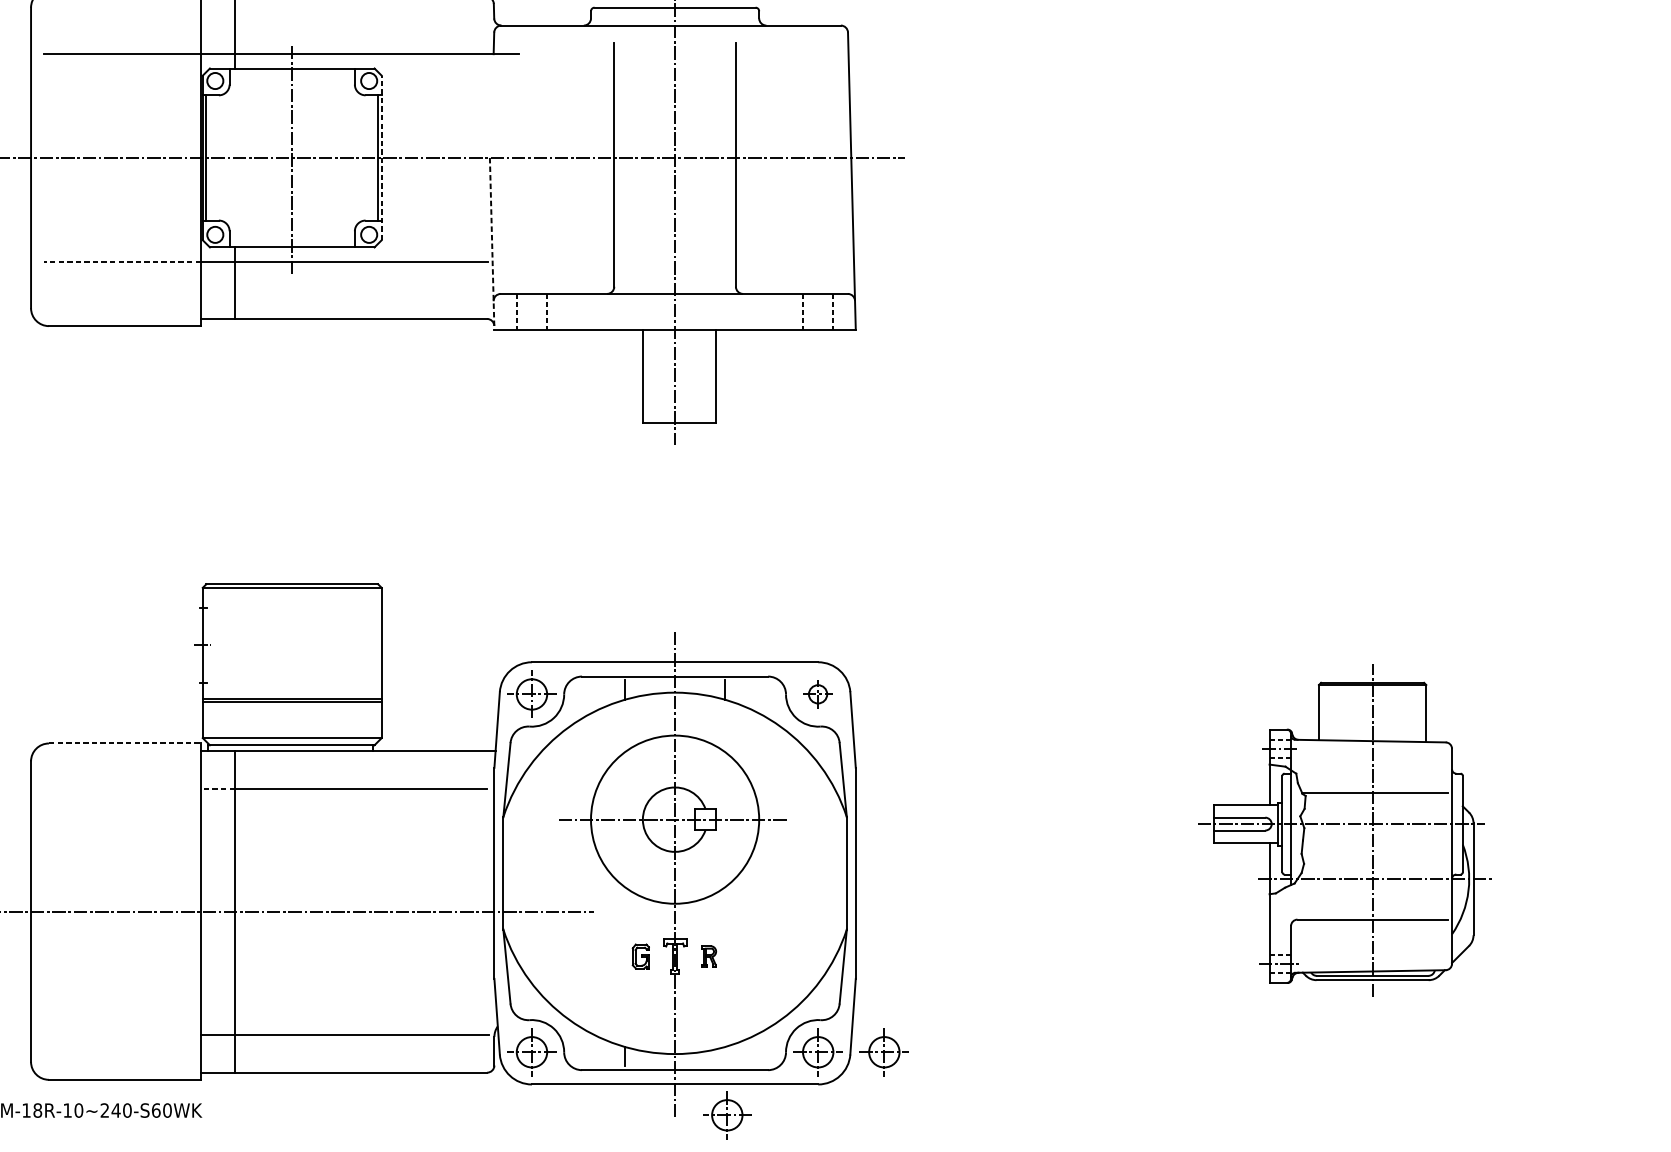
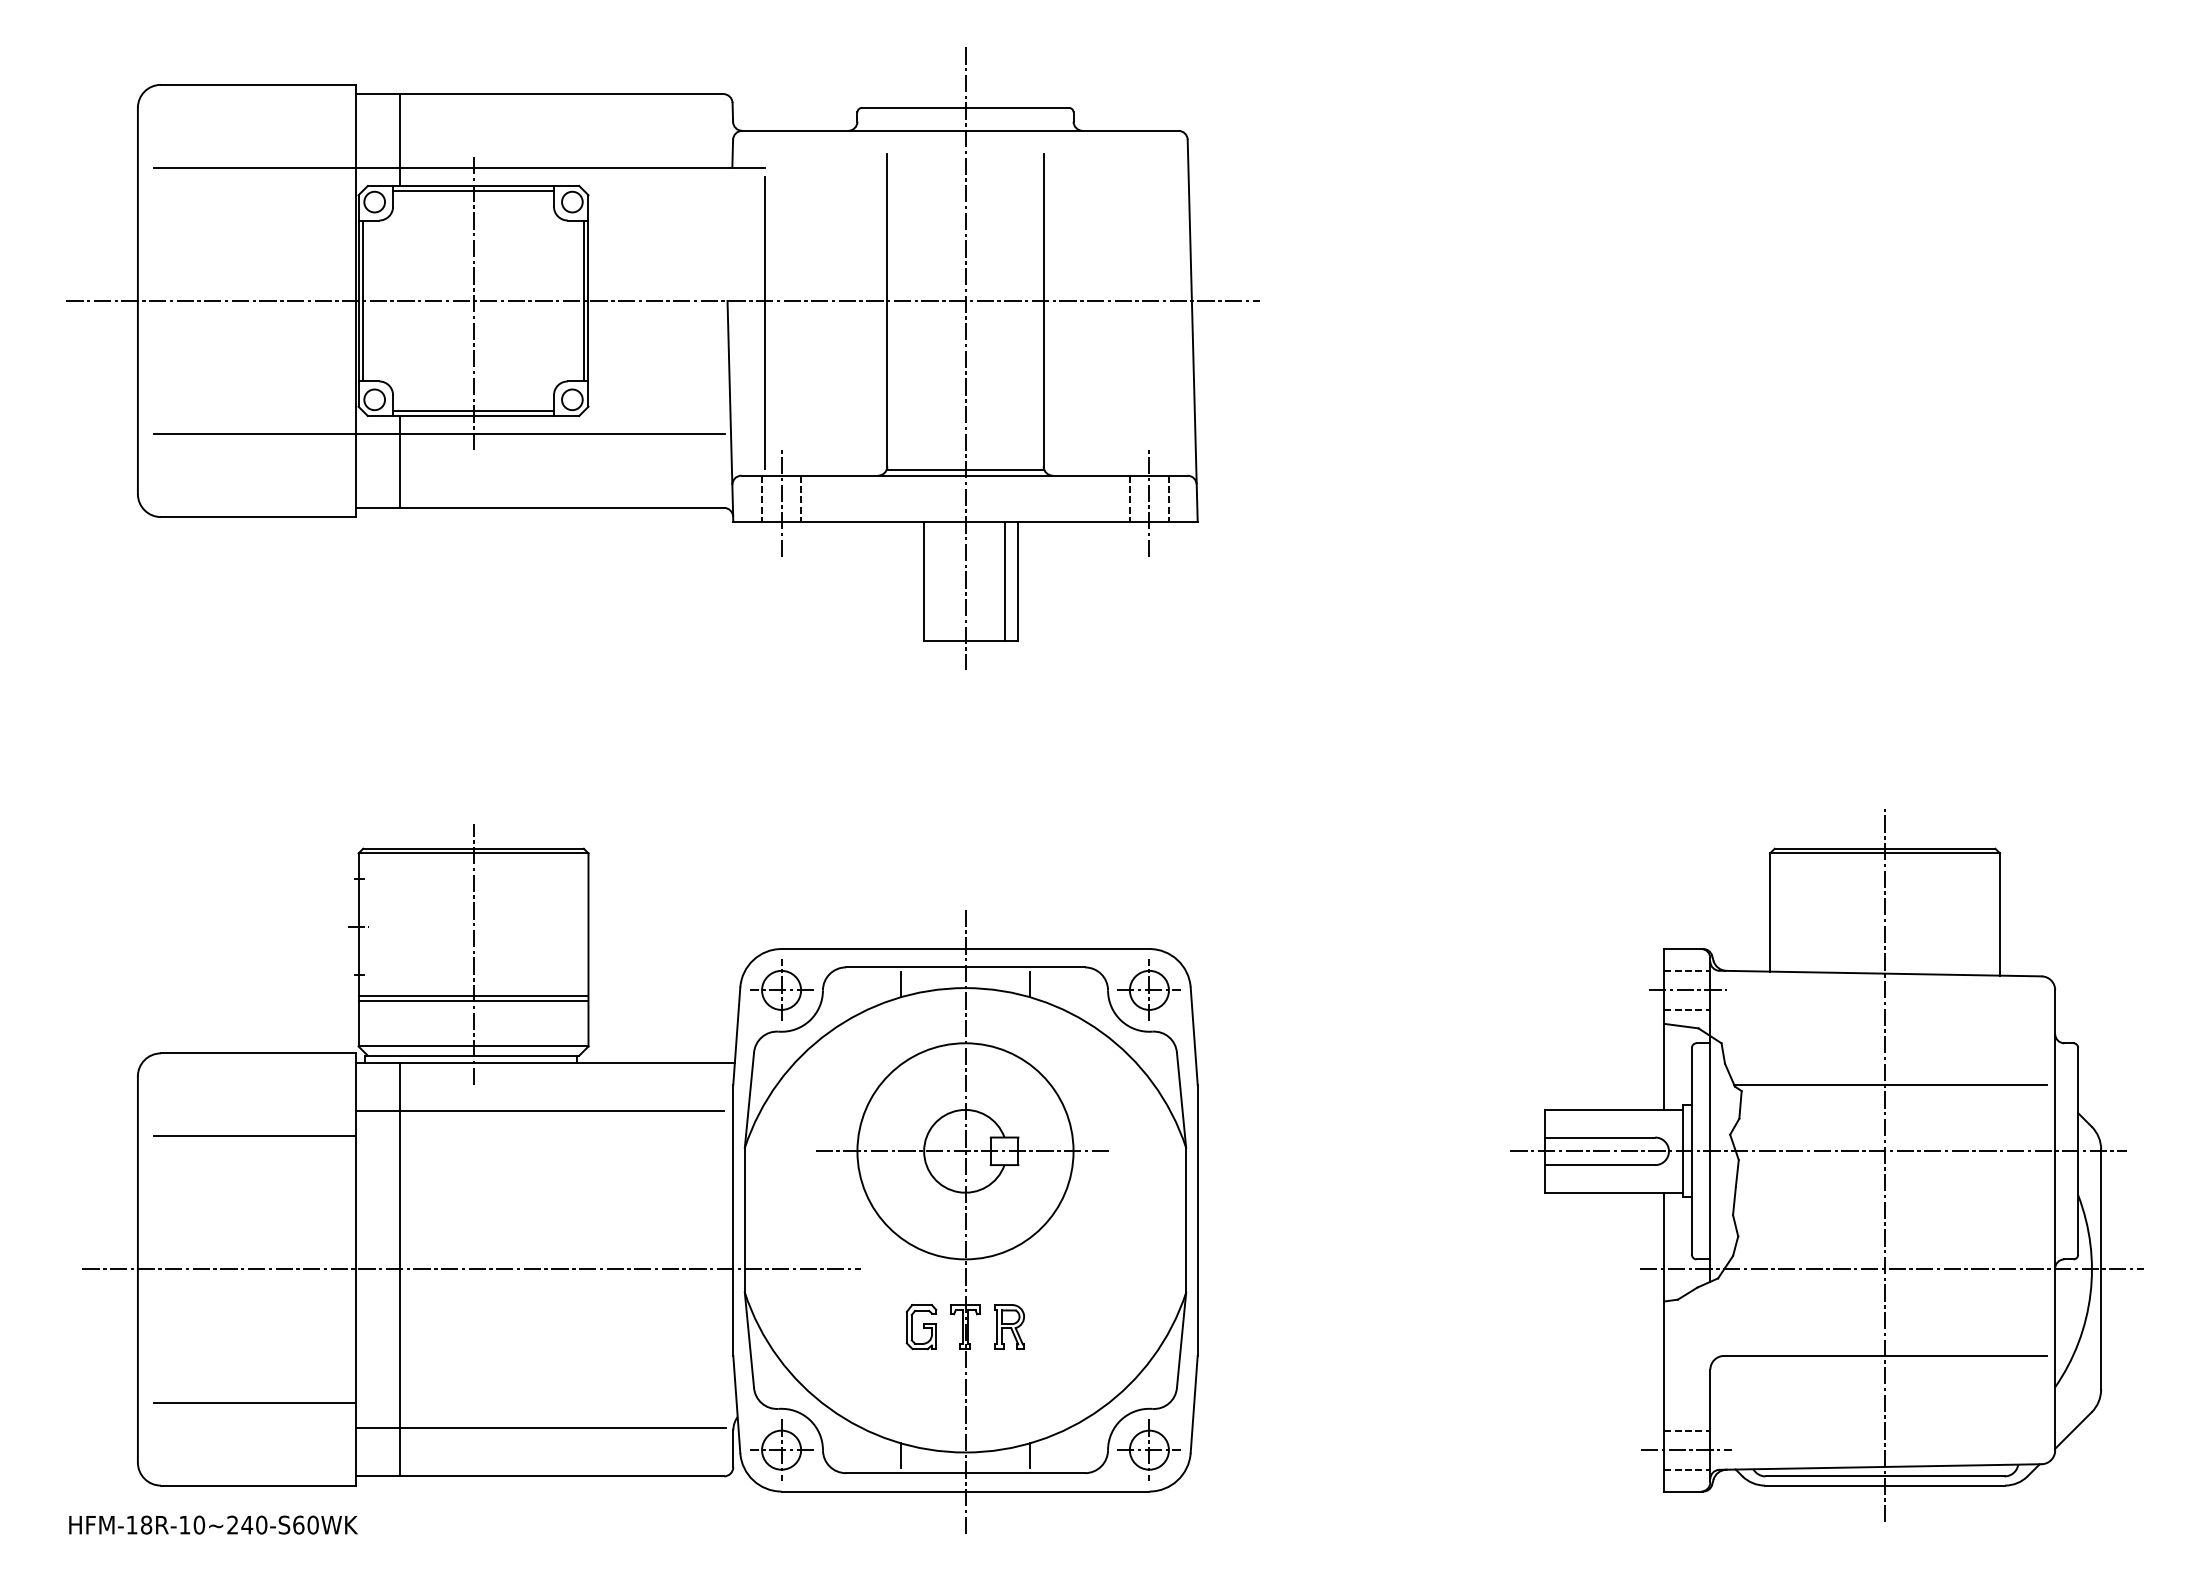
line: (292, 71) -> (473, 190), added
line: (381, 157) -> (588, 300), dashed -> solid
line: (518, 174) -> (764, 322), added
line: (292, 243) -> (473, 411), added
line: (492, 243) -> (730, 411), dashed -> solid
line: (121, 261) -> (254, 434), dashed -> solid
line: (675, 289) -> (965, 469), added
line: (531, 314) -> (781, 502), added
line: (818, 314) -> (1149, 502), added
line: (705, 376) -> (1004, 581), added
line: (292, 666) -> (473, 954), added
part: (817, 693) -> (1148, 989), size x1.67
line: (124, 743) -> (258, 1053), dashed -> solid
line: (218, 788) -> (378, 1111), dashed -> solid
line: (122, 808) -> (255, 1136), added
part: (1345, 830) -> (1826, 1165), size x1.67
part: (640, 956) -> (921, 1327), size x1.43
part: (709, 956) -> (1009, 1326), size x1.67
line: (122, 1015) -> (255, 1402), added
part: (883, 1051) -> (1233, 1449), removed
line: (724, 1056) -> (1029, 1455), added
part: (727, 1114) -> (1032, 1530), removed

